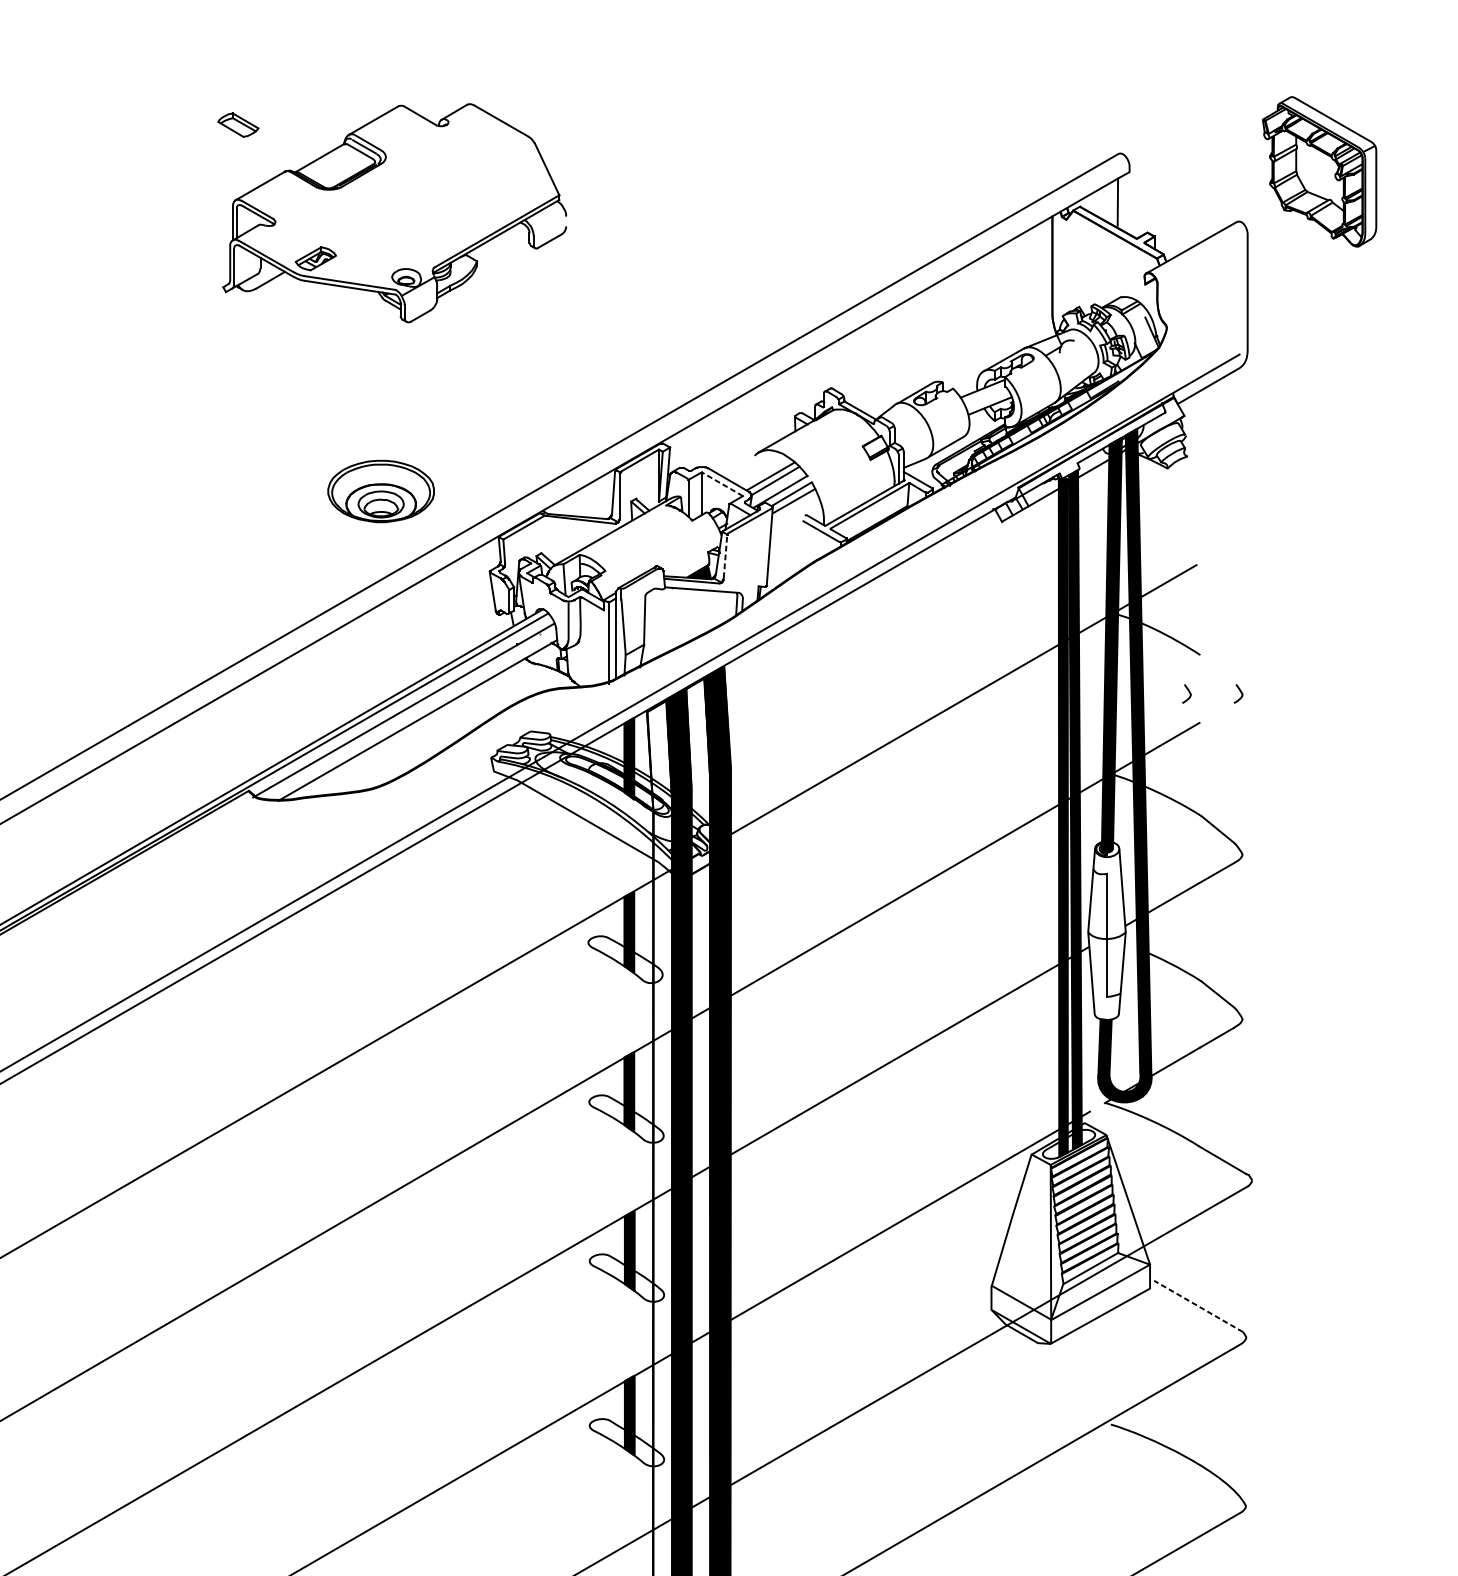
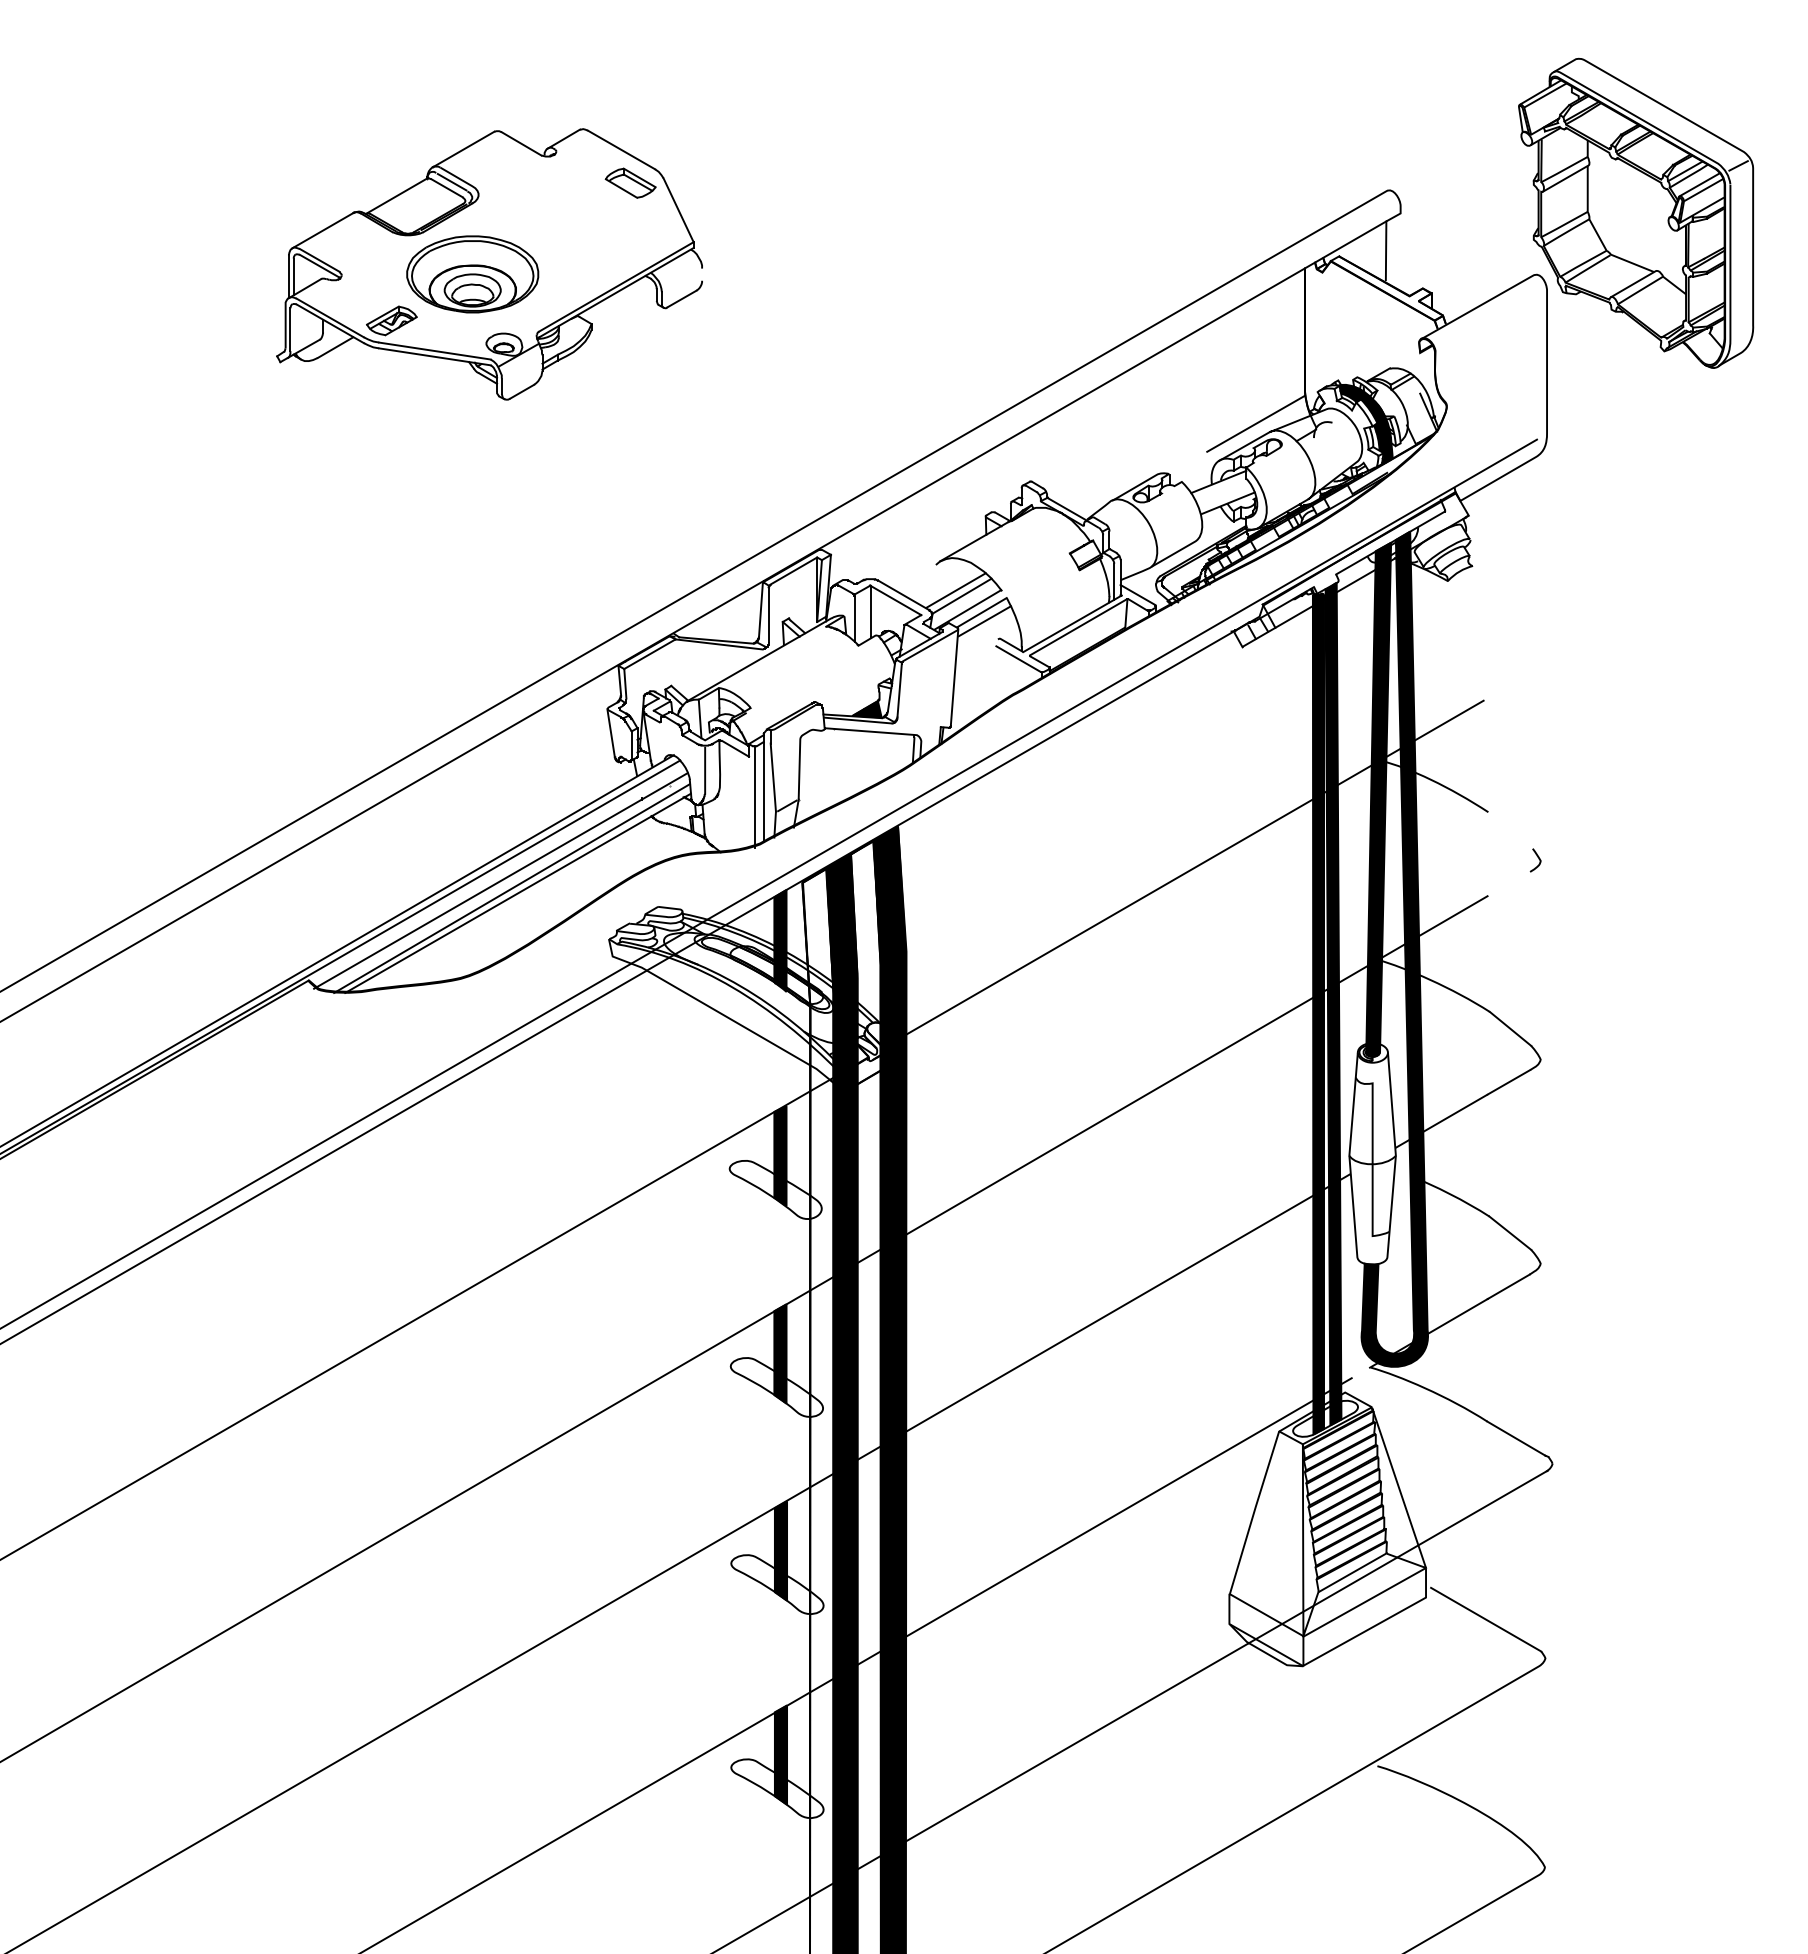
part: (238, 124) -> (630, 182), moved
part: (1319, 171) -> (1636, 212), size x1.67
line: (1012, 341) -> (1255, 423), added
fill: (1101, 342) -> (1365, 424), added
line: (722, 484) -> (895, 600), dashed -> solid
part: (380, 491) -> (472, 274), moved
line: (725, 556) -> (899, 690), dashed -> solid
curve: (1189, 693) -> (1474, 859), removed
line: (412, 716) -> (511, 888), added
line: (1198, 1306) -> (1486, 1619), dashed -> solid

